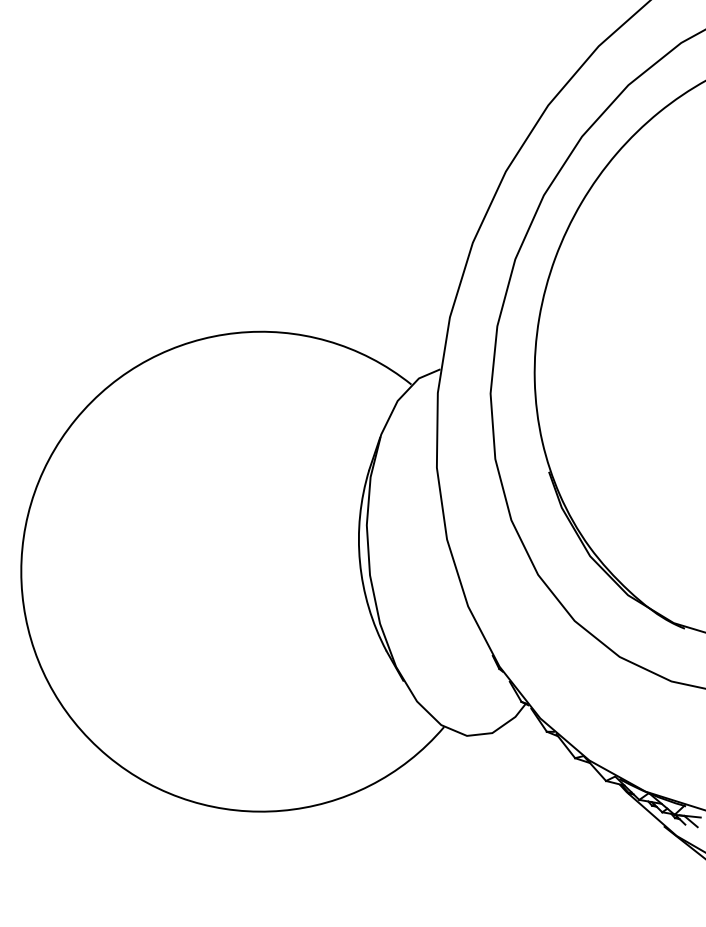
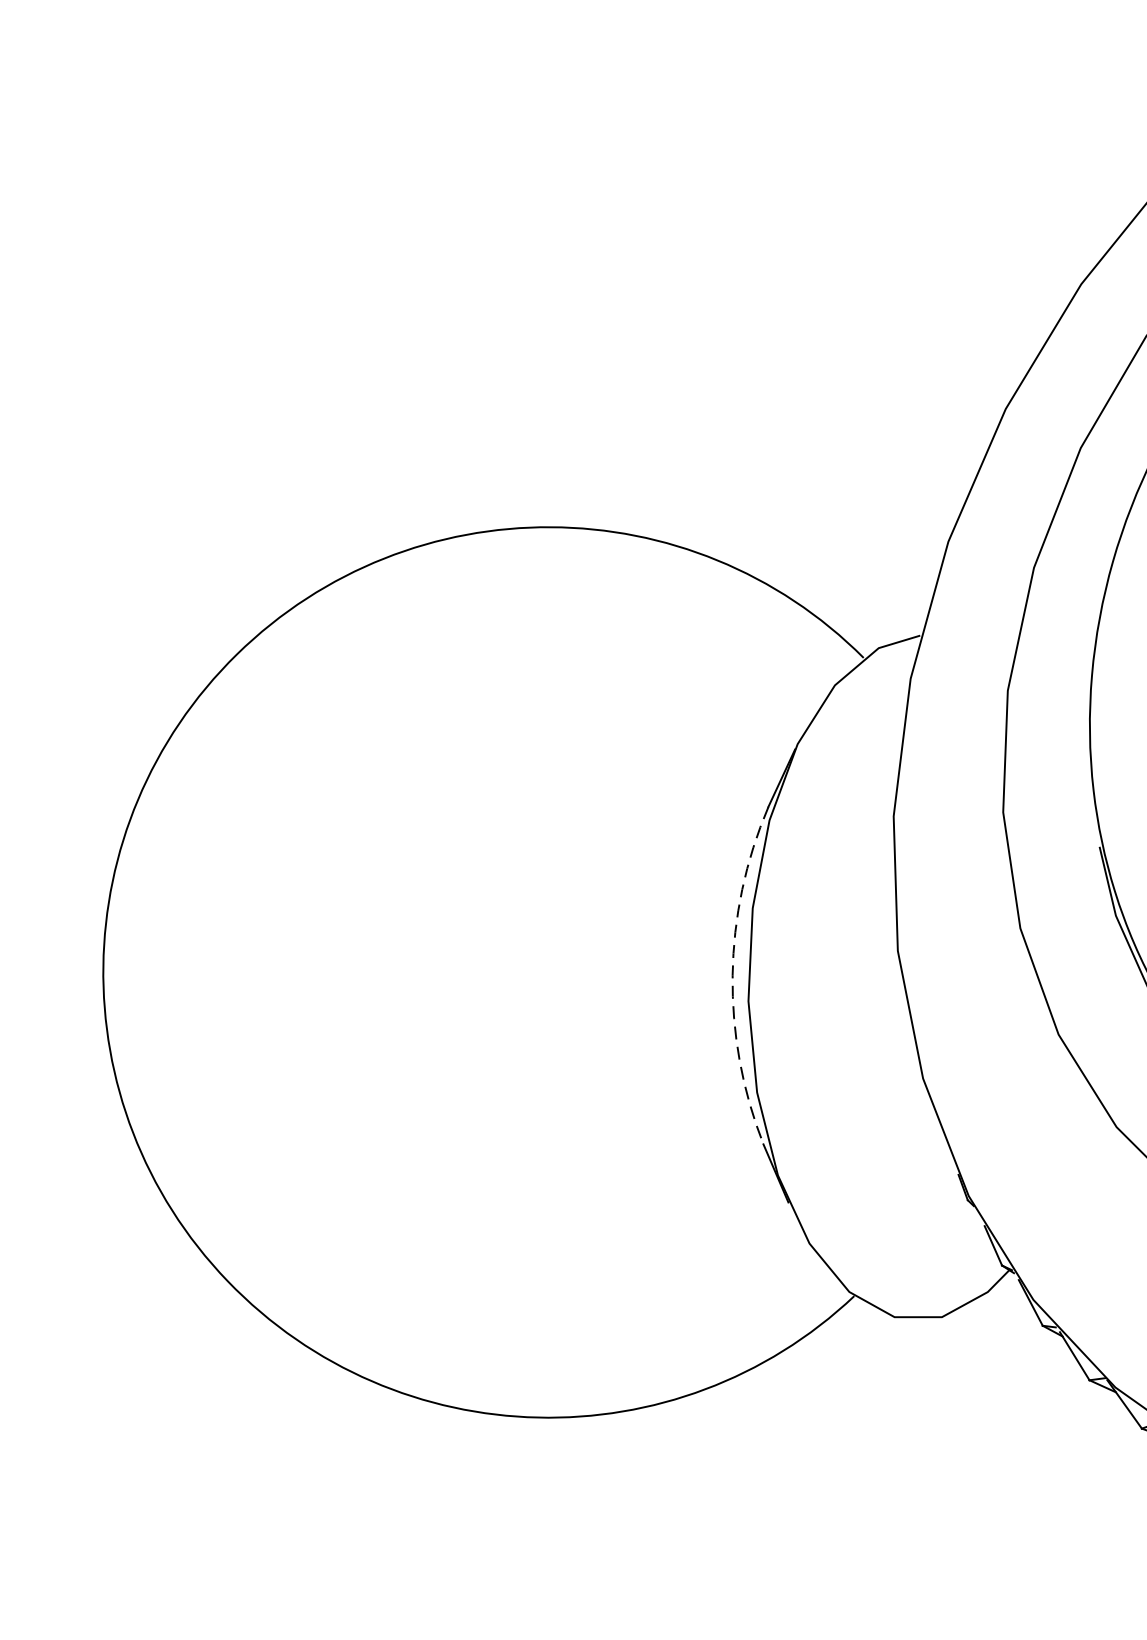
arc: (360, 562) -> (733, 975), solid -> dashed

